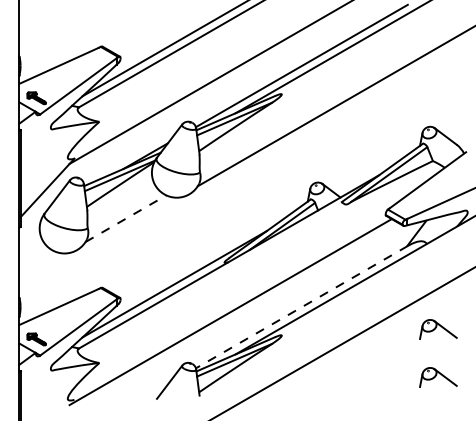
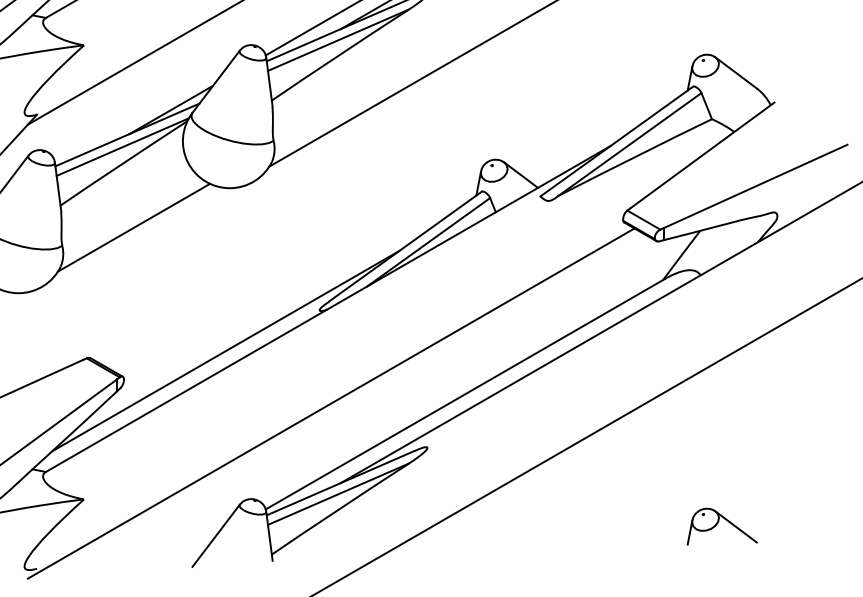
line: (125, 218) -> (133, 227), dashed -> solid
line: (301, 307) -> (464, 394), dashed -> solid
part: (438, 329) -> (722, 436), removed

